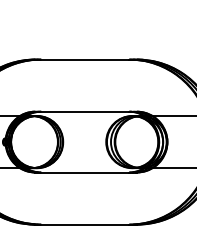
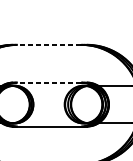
line: (82, 59) -> (47, 44), solid -> dashed
line: (82, 111) -> (47, 82), solid -> dashed

